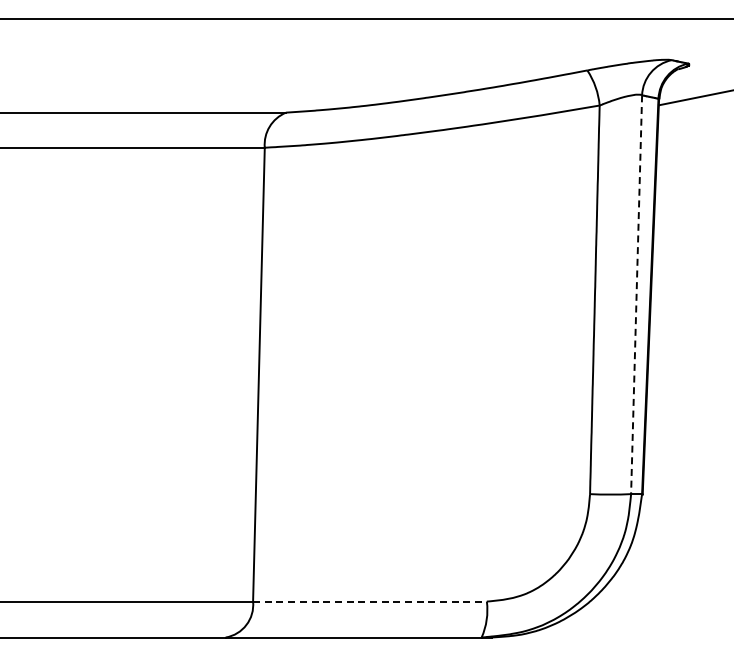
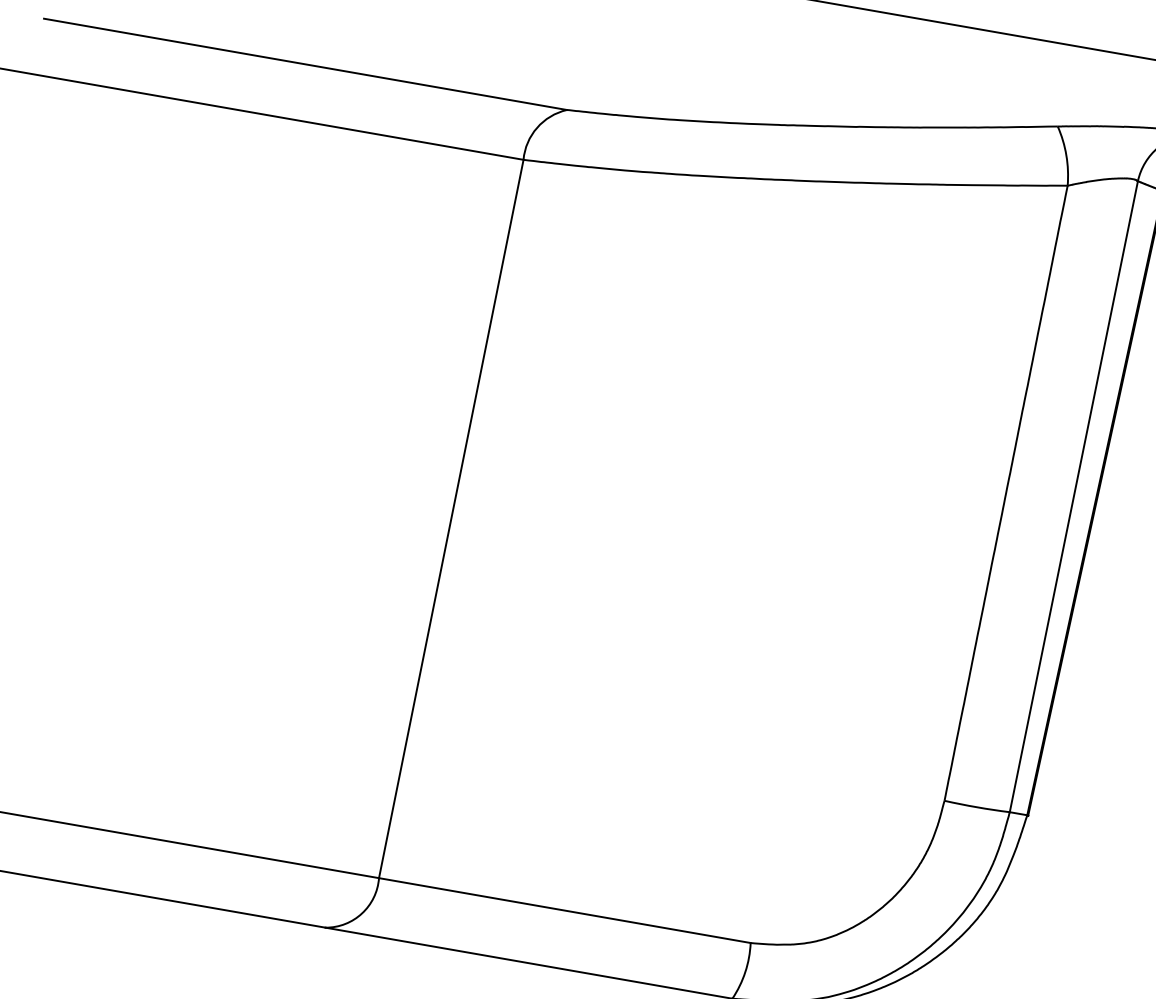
line: (636, 295) -> (1073, 497), dashed -> solid
line: (369, 601) -> (564, 910), dashed -> solid

